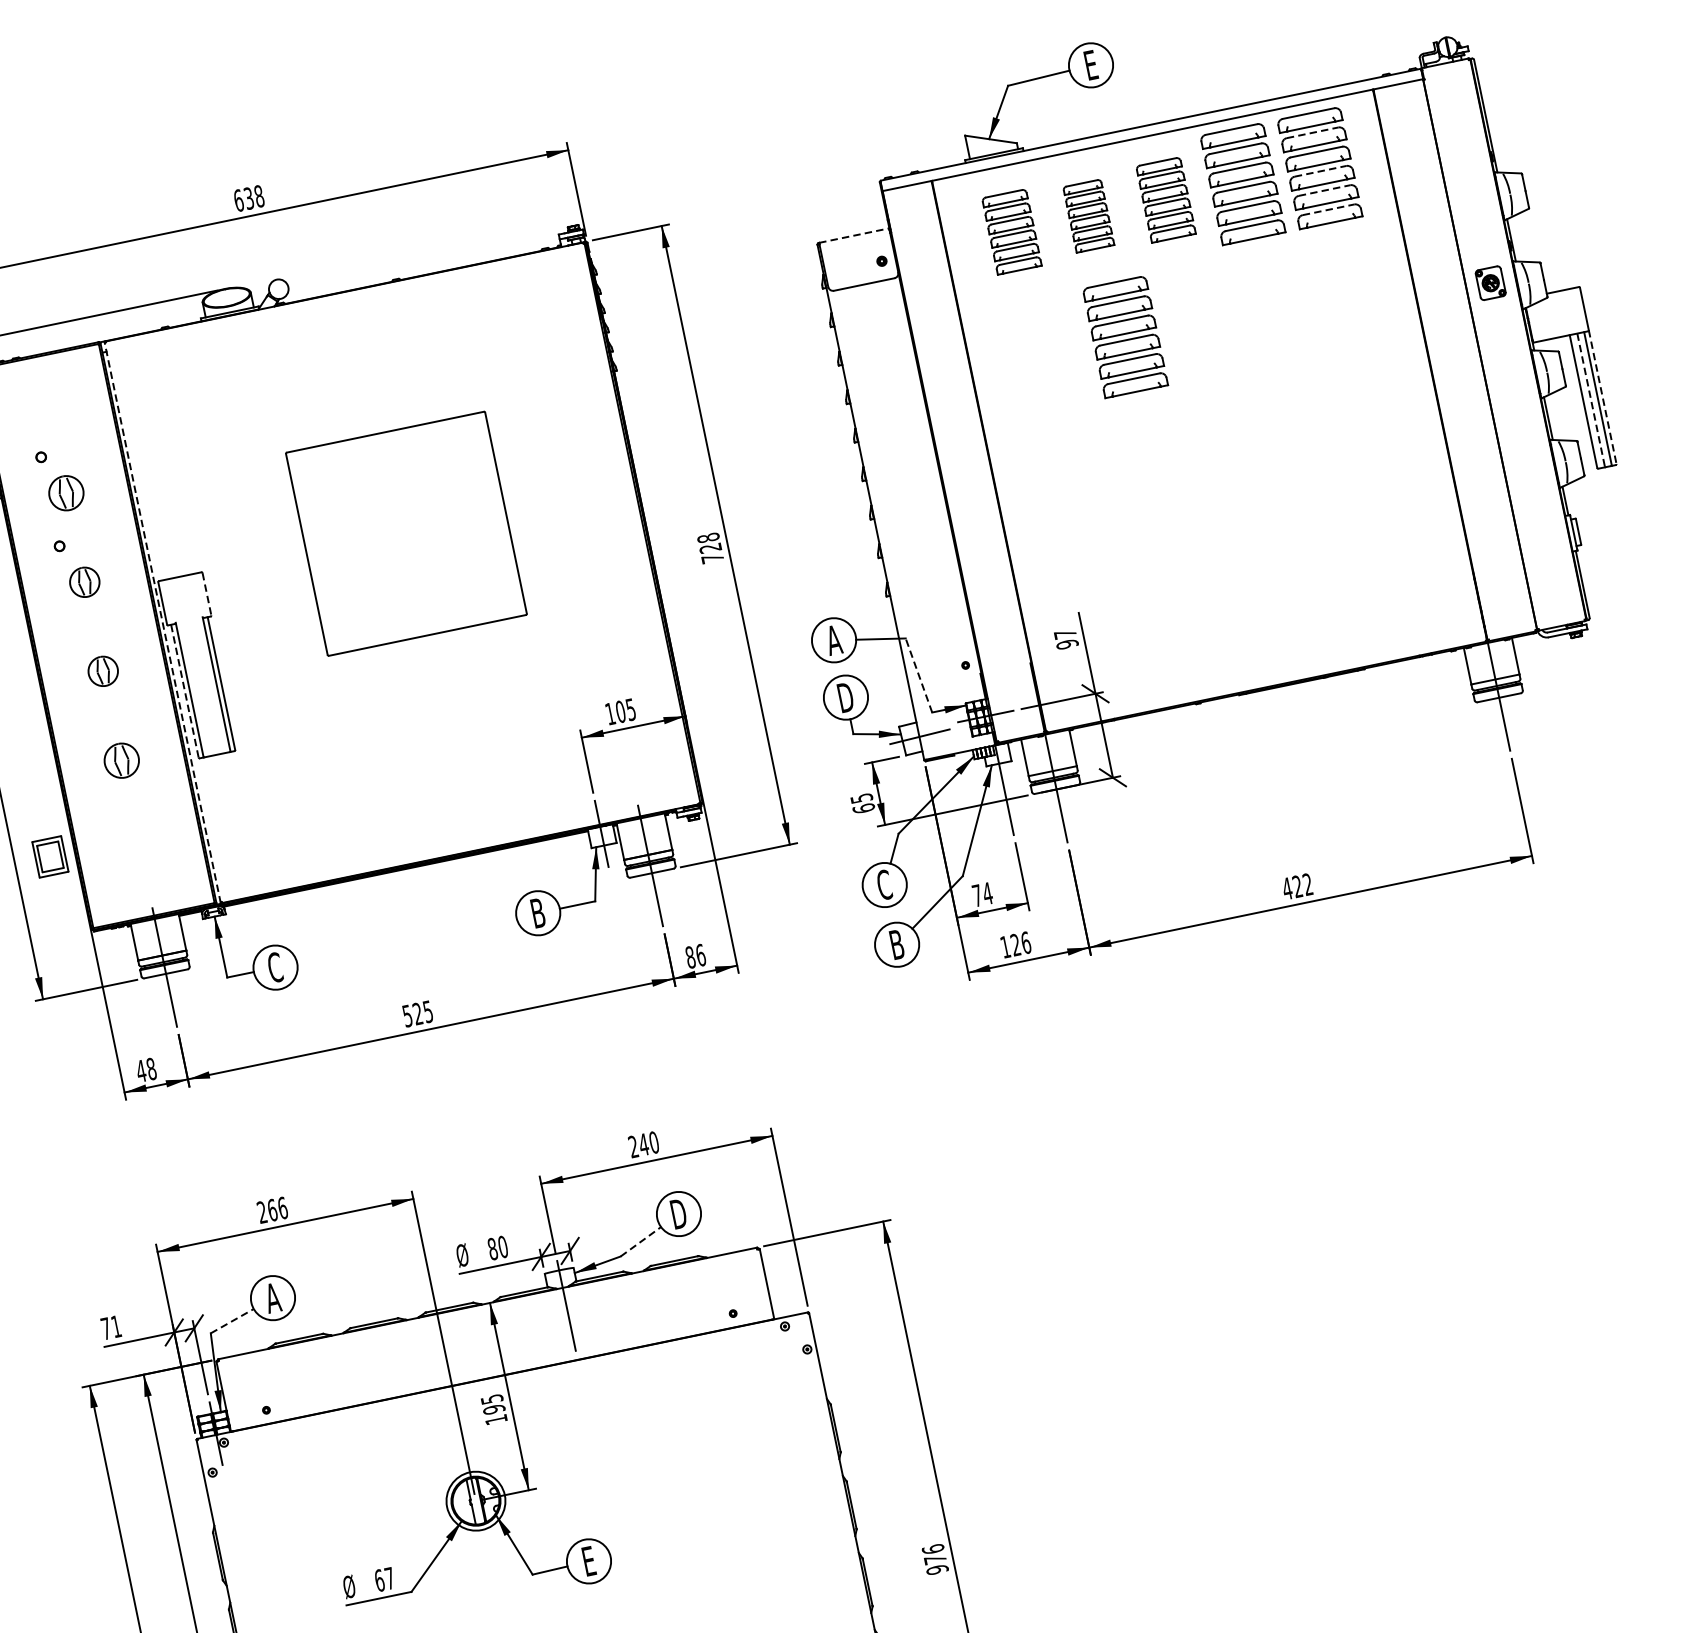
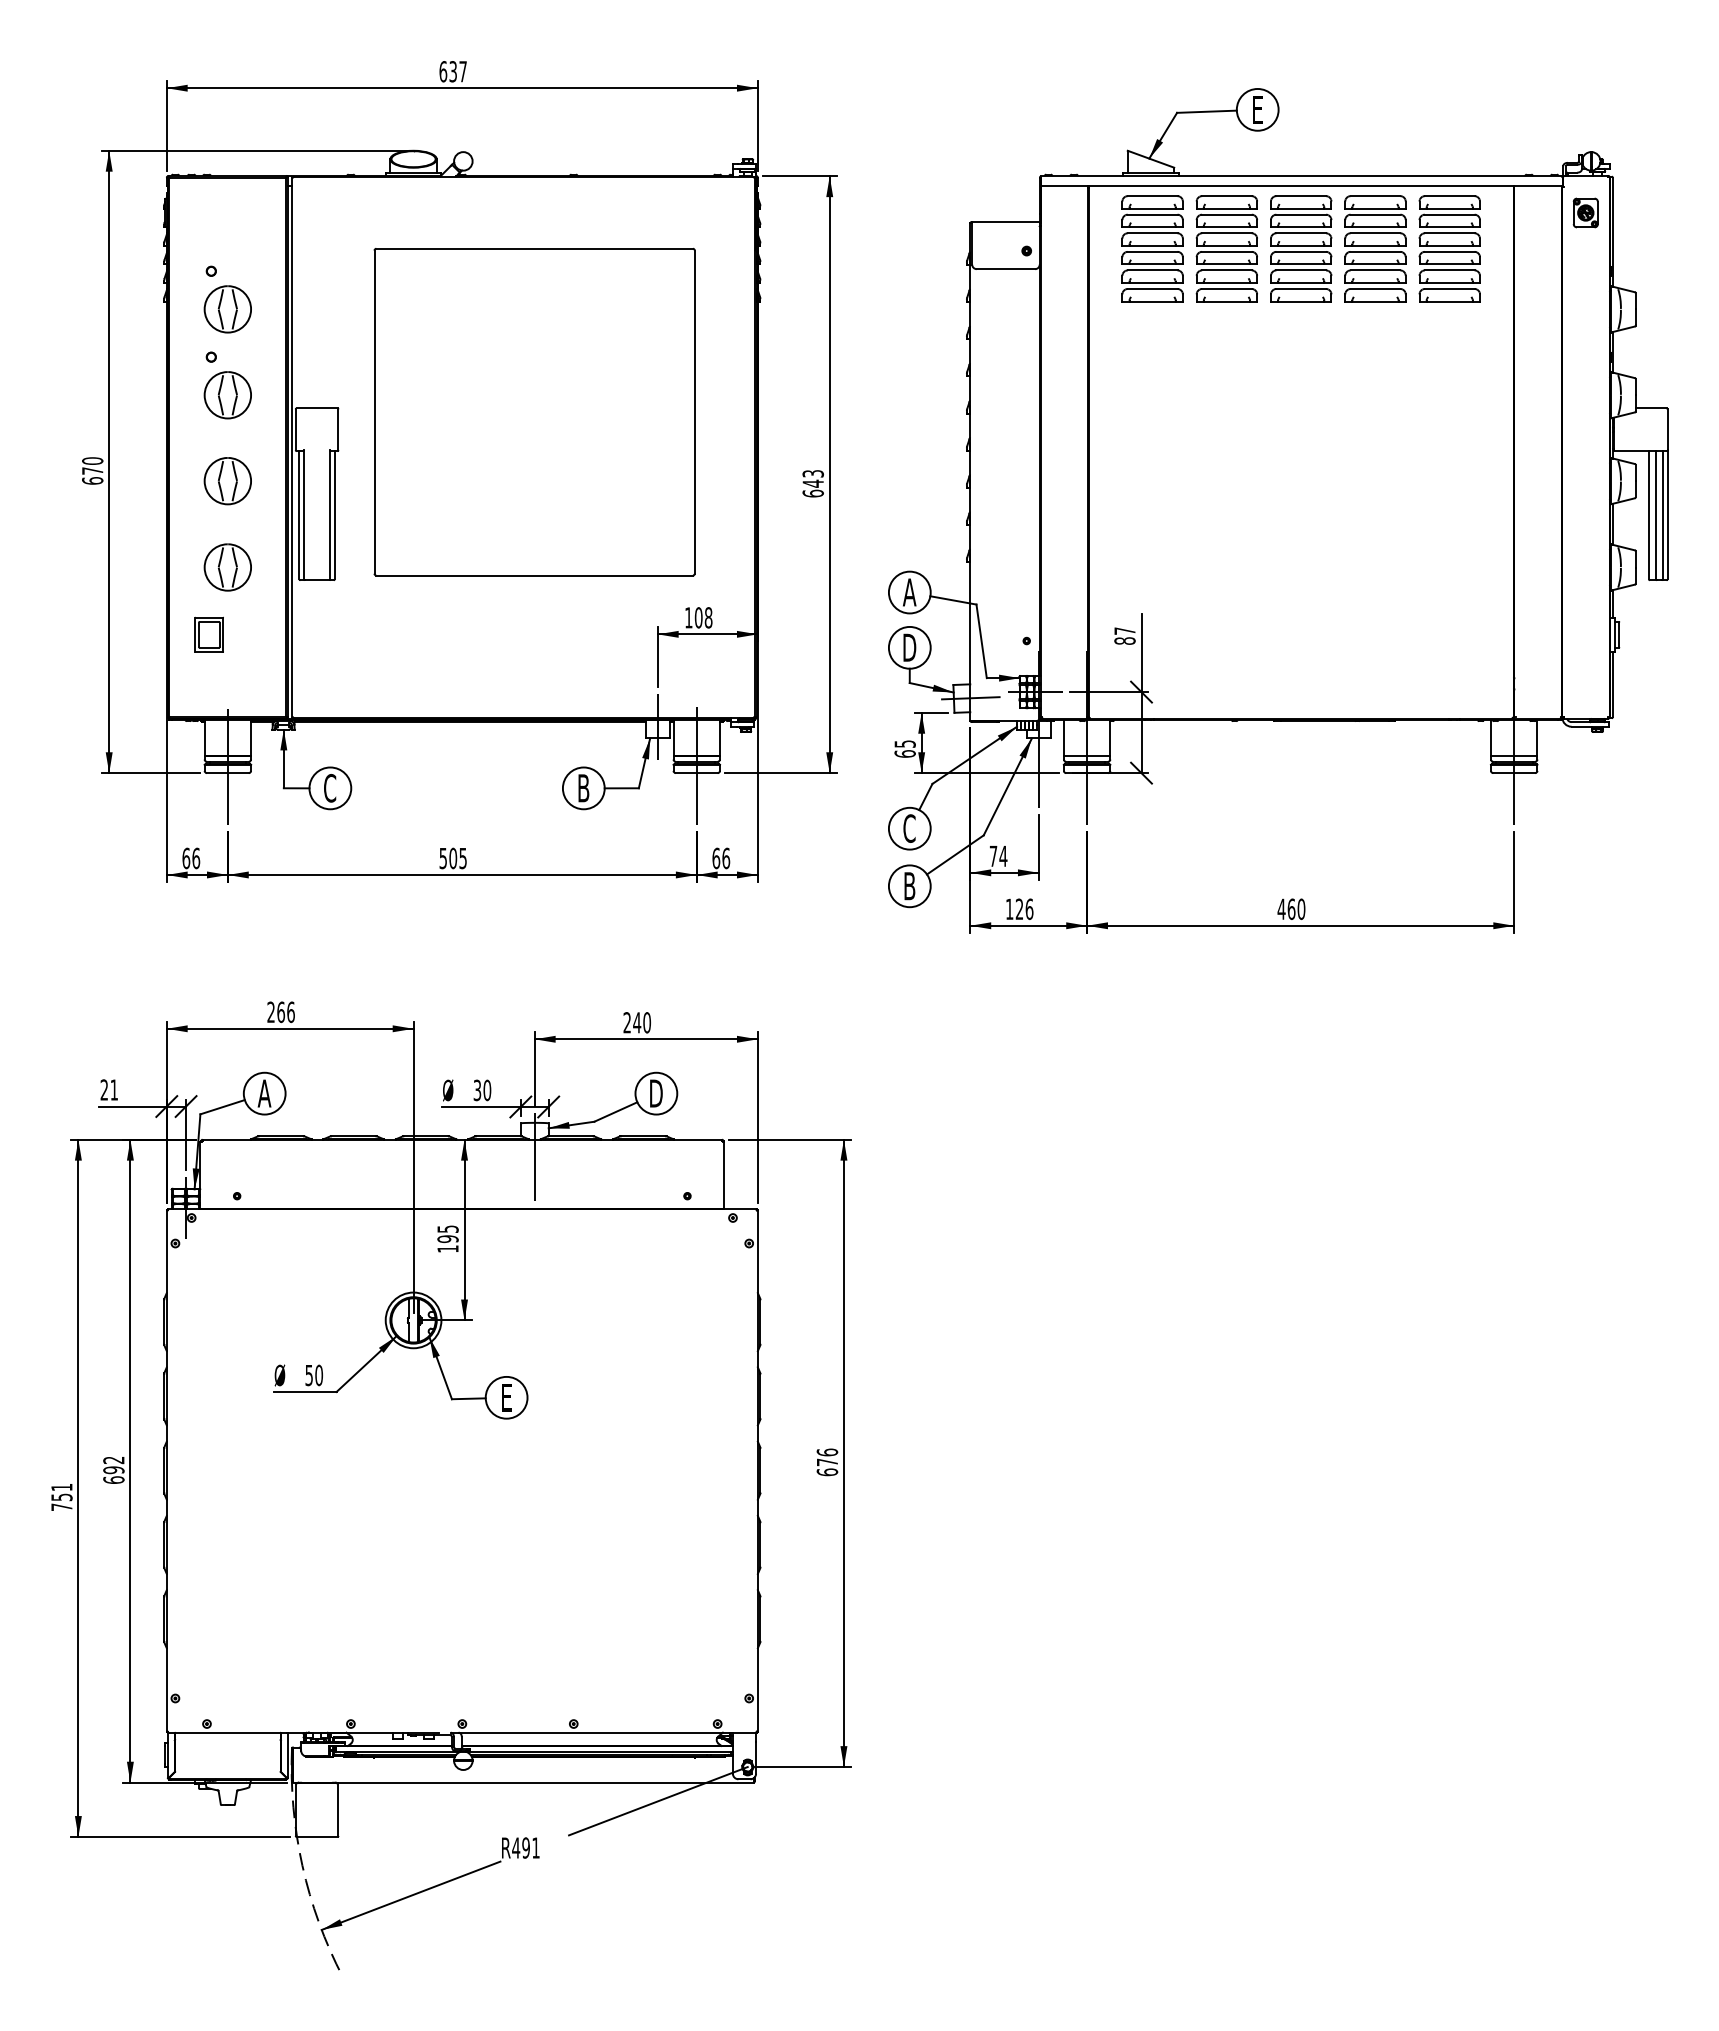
line: (1312, 132) -> (1449, 214), dashed -> solid
line: (1320, 171) -> (1449, 251), dashed -> solid
line: (1324, 190) -> (1449, 270), dashed -> solid
text: (258, 196) -> (462, 71), 638 -> 637
part: (1166, 199) -> (1301, 248), size x1.43
line: (1328, 210) -> (1449, 289), dashed -> solid
part: (1088, 215) -> (1226, 248), size x1.67
part: (1011, 231) -> (1152, 248), size x1.43
line: (853, 236) -> (1005, 222), dashed -> solid
part: (1490, 282) -> (1585, 212), moved
part: (1125, 336) -> (1237, 367), removed
line: (1602, 396) -> (1667, 514), dashed -> solid
line: (1591, 400) -> (1656, 515), dashed -> solid
part: (66, 493) -> (227, 309), size x1.43
part: (406, 533) -> (534, 411), size x1.67
text: (709, 548) -> (812, 483), 728 -> 643
part: (84, 582) -> (227, 395), size x1.67
line: (207, 594) -> (338, 430), dashed -> solid
line: (163, 622) -> (292, 447), dashed -> solid
text: (1066, 643) -> (1124, 640), 97 -> 87
part: (103, 671) -> (227, 481), size x1.67
line: (918, 674) -> (981, 640), dashed -> solid
line: (184, 690) -> (299, 514), dashed -> solid
text: (630, 709) -> (708, 617), 105 -> 108
part: (121, 760) -> (227, 567), size x1.43
part: (49, 856) -> (208, 634), moved
text: (1302, 885) -> (1296, 909), 422 -> 460
text: (690, 957) -> (716, 858), 86 -> 66
text: (418, 1013) -> (453, 858), 525 -> 505
text: (146, 1070) -> (191, 858), 48 -> 66
line: (640, 1242) -> (615, 1112), dashed -> solid
text: (492, 1249) -> (477, 1090), 80 -> 30
line: (233, 1321) -> (223, 1107), dashed -> solid
text: (105, 1328) -> (103, 1089), 71 -> 21
text: (937, 1569) -> (827, 1472), 976 -> 676
text: (385, 1579) -> (314, 1375), 67 -> 50

